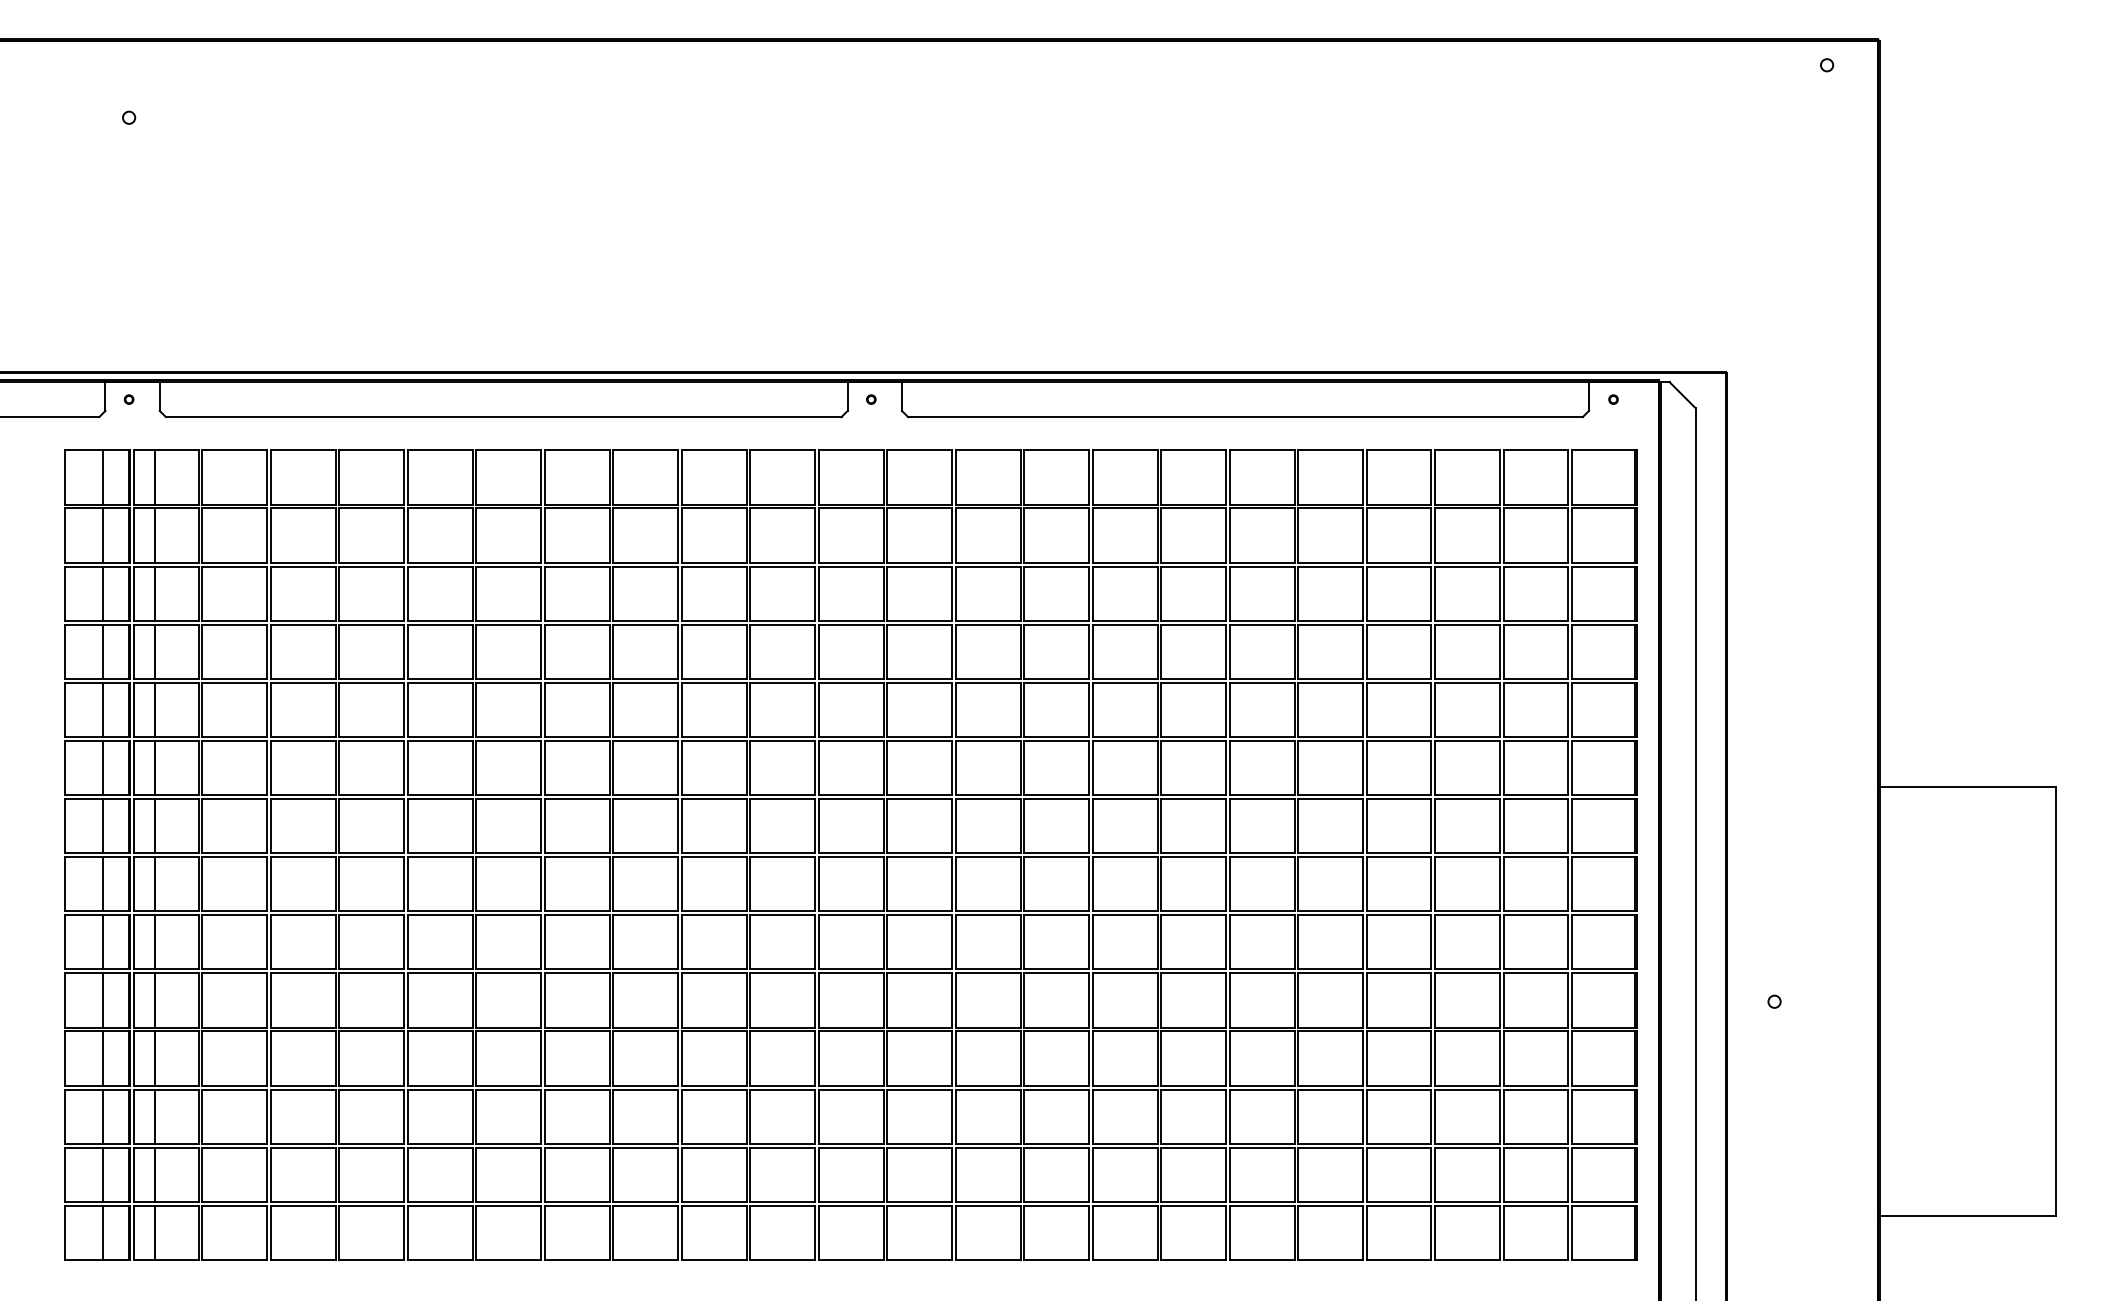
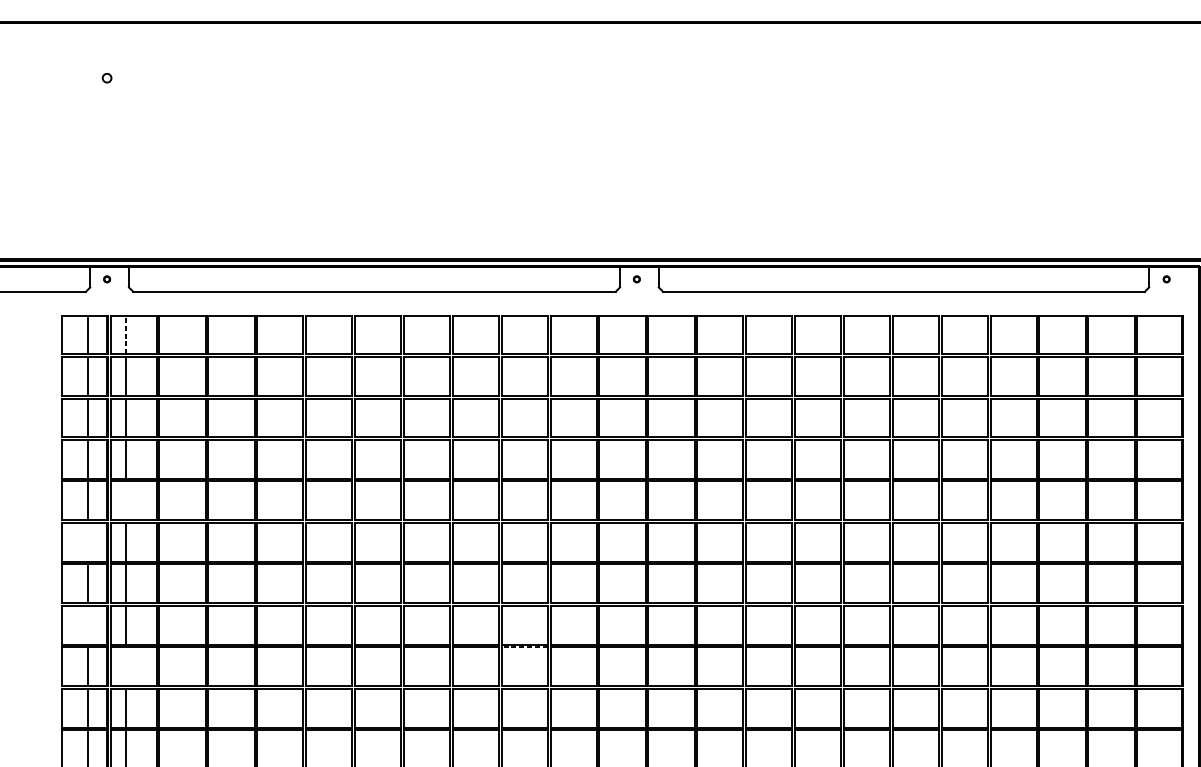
line: (155, 476) -> (125, 334), solid -> dashed
line: (155, 709) -> (125, 500), removed
line: (102, 767) -> (88, 541), removed
line: (102, 884) -> (88, 625), removed
line: (713, 915) -> (524, 647), solid -> dashed
line: (155, 942) -> (125, 666), removed

